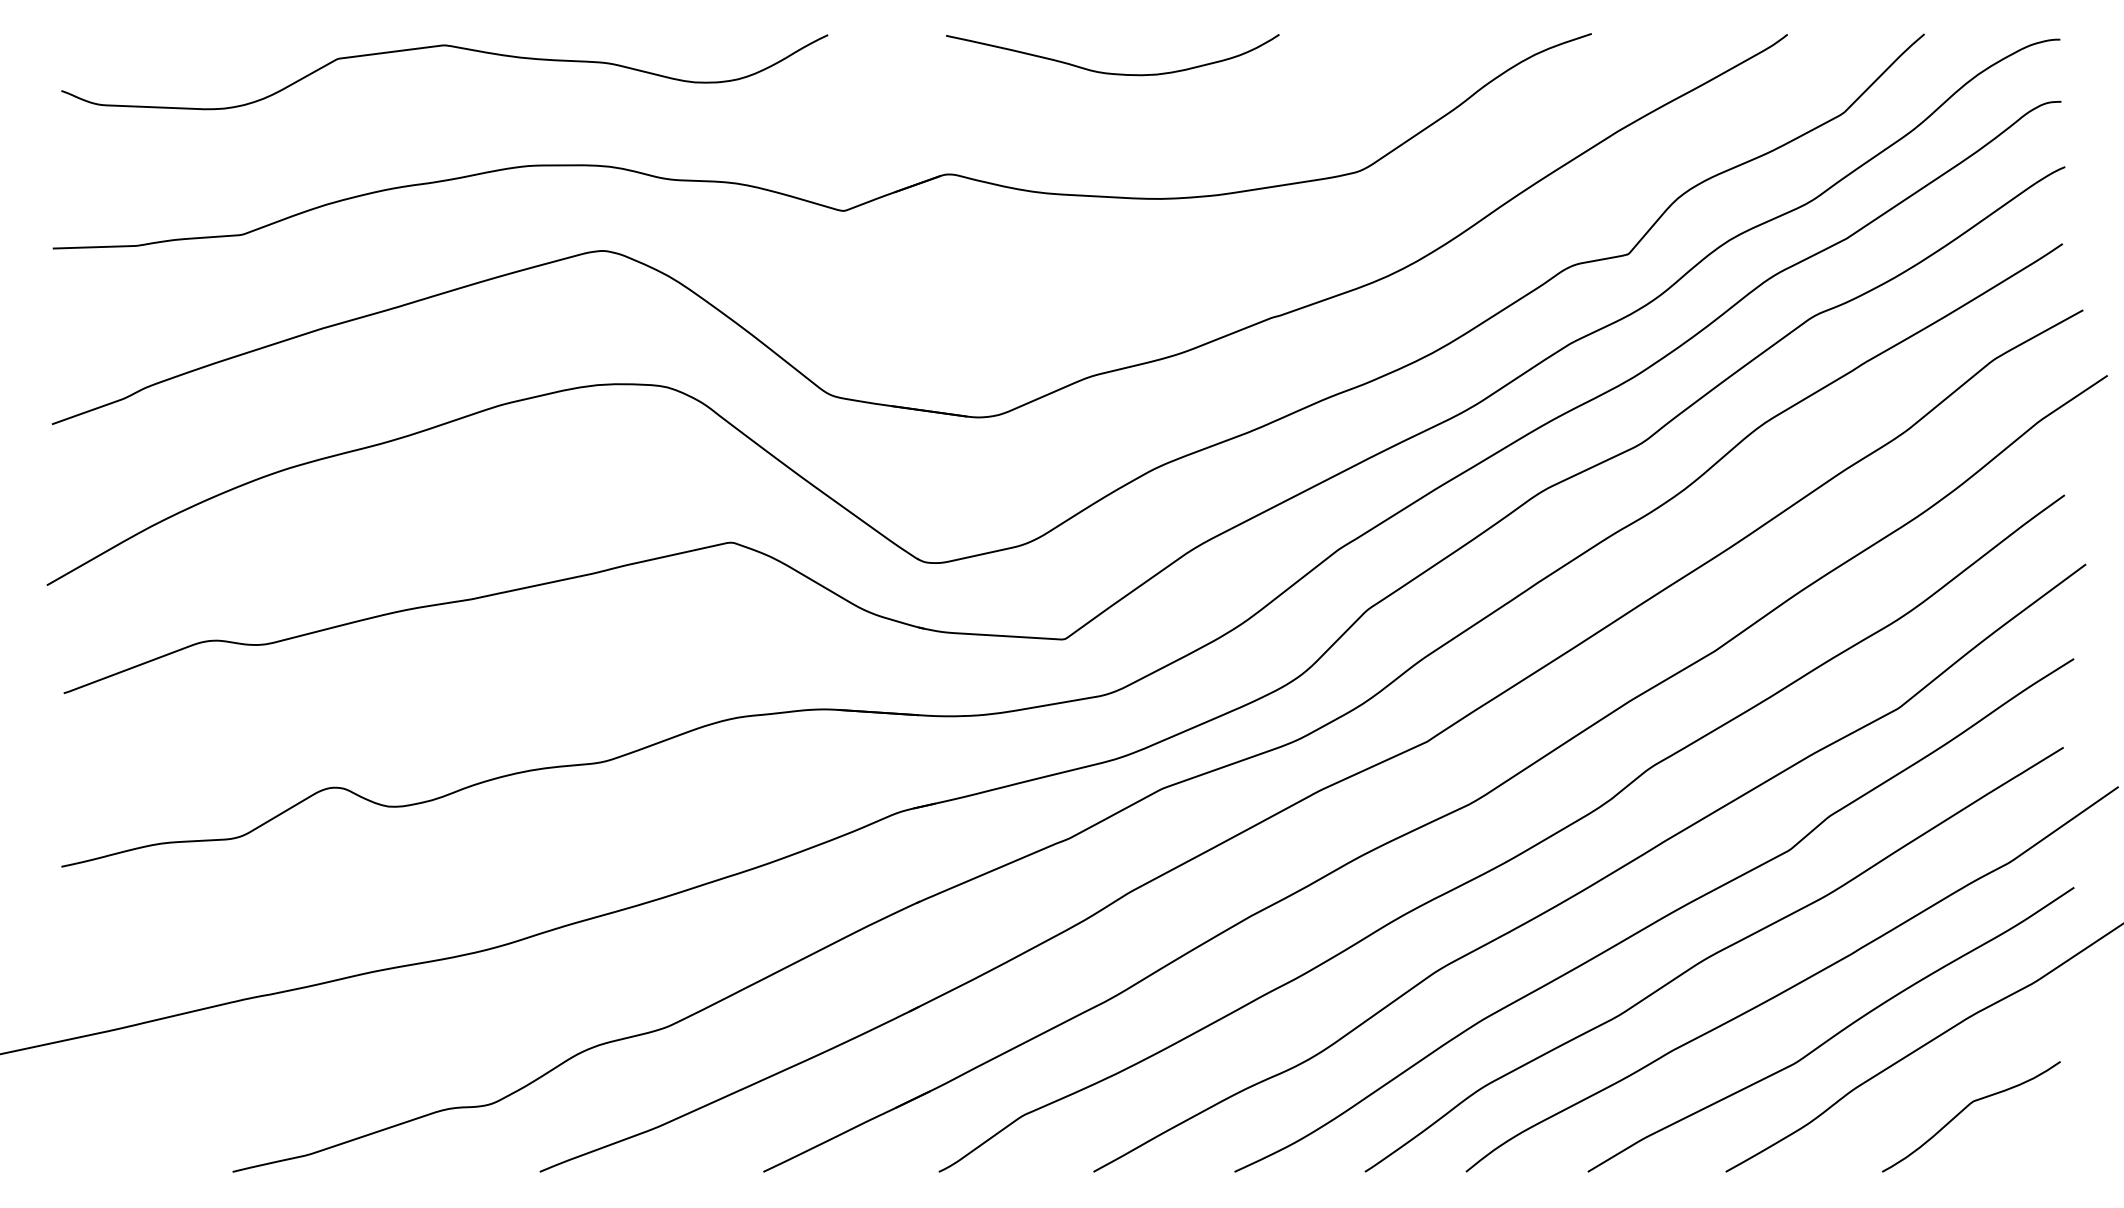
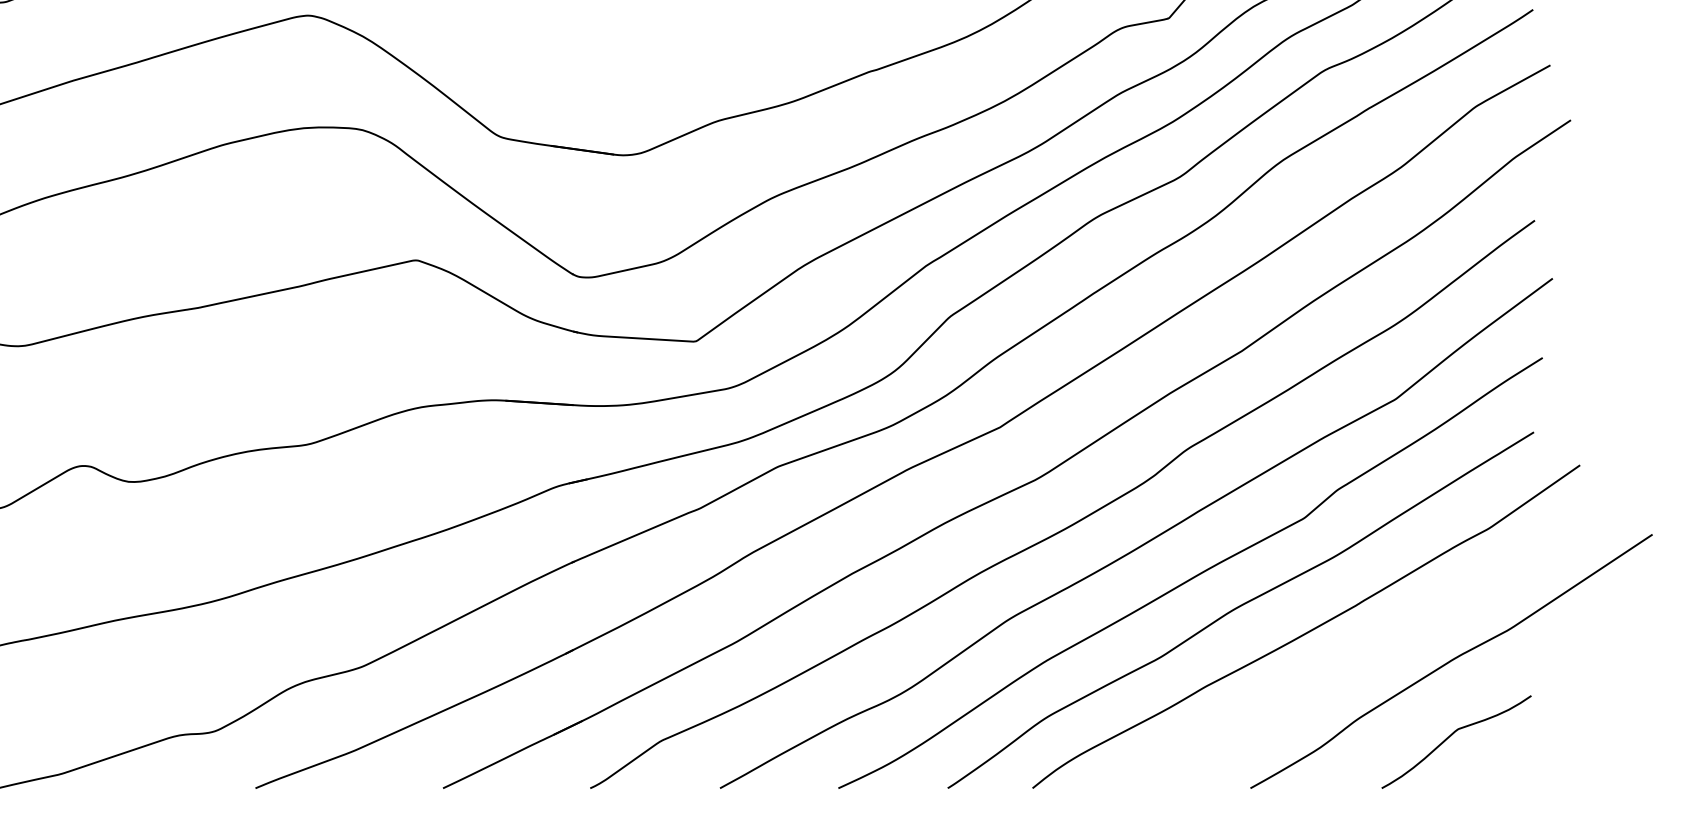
curve: (1834, 1034) -> (1341, 673), removed

